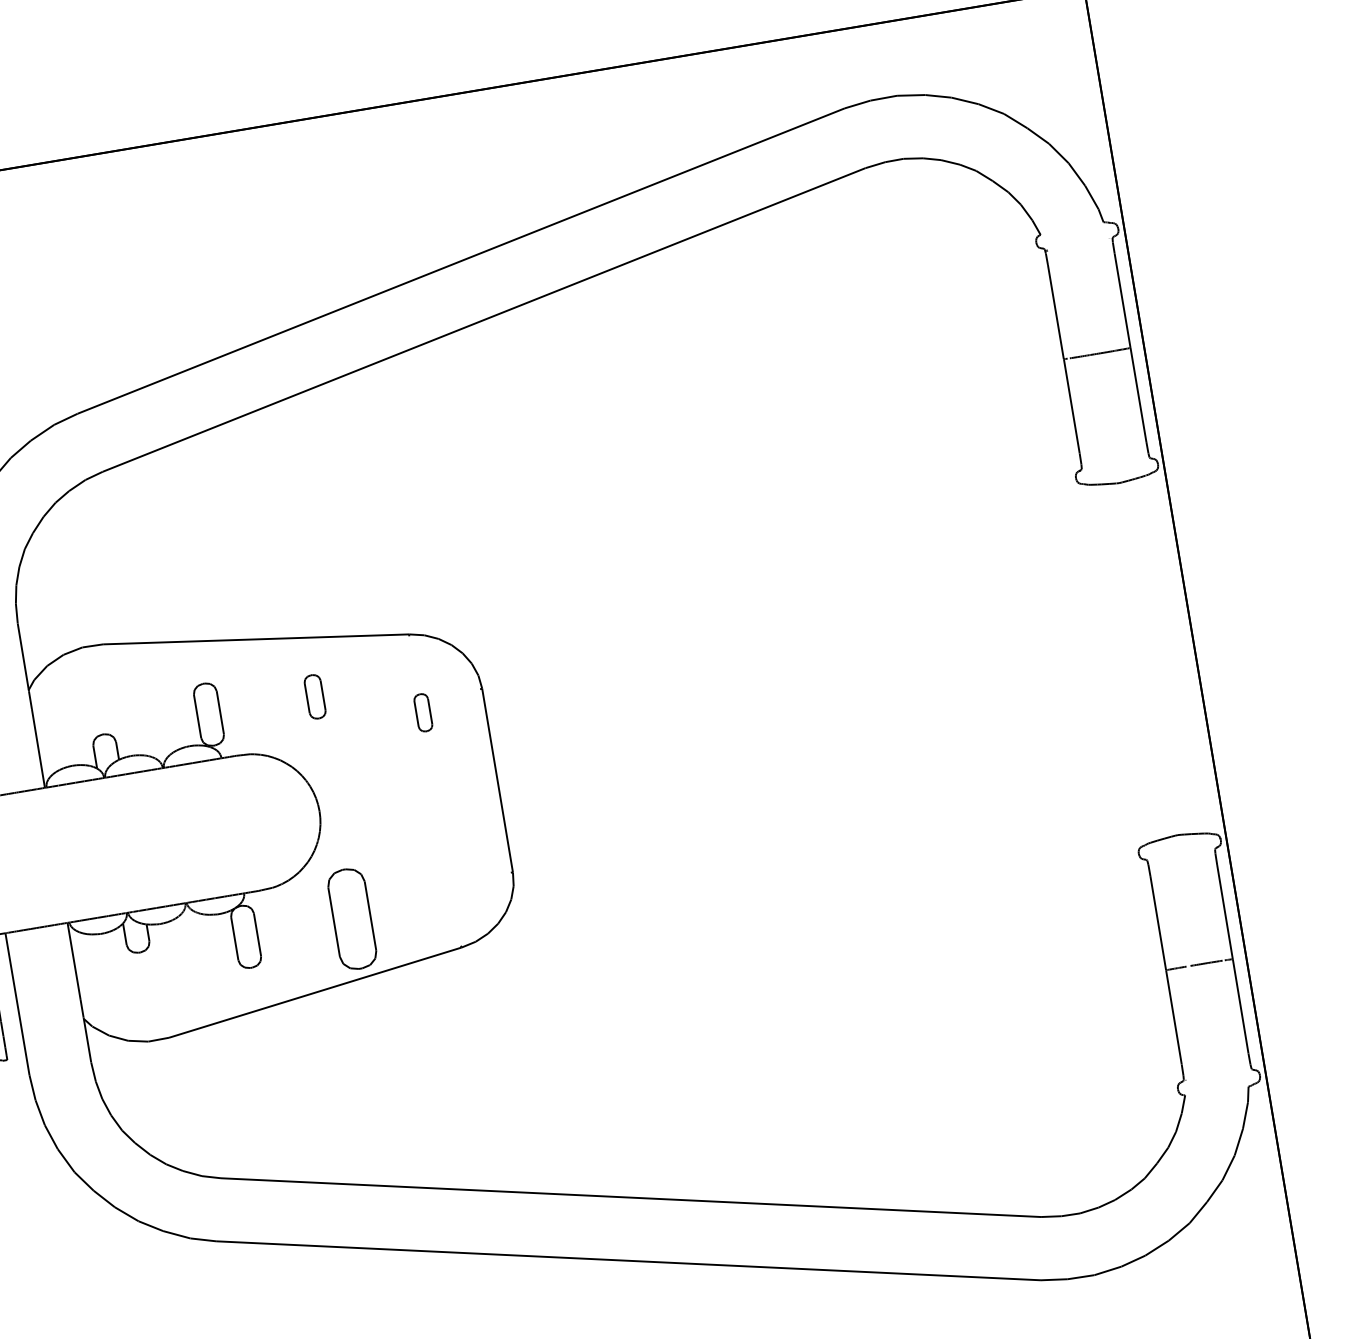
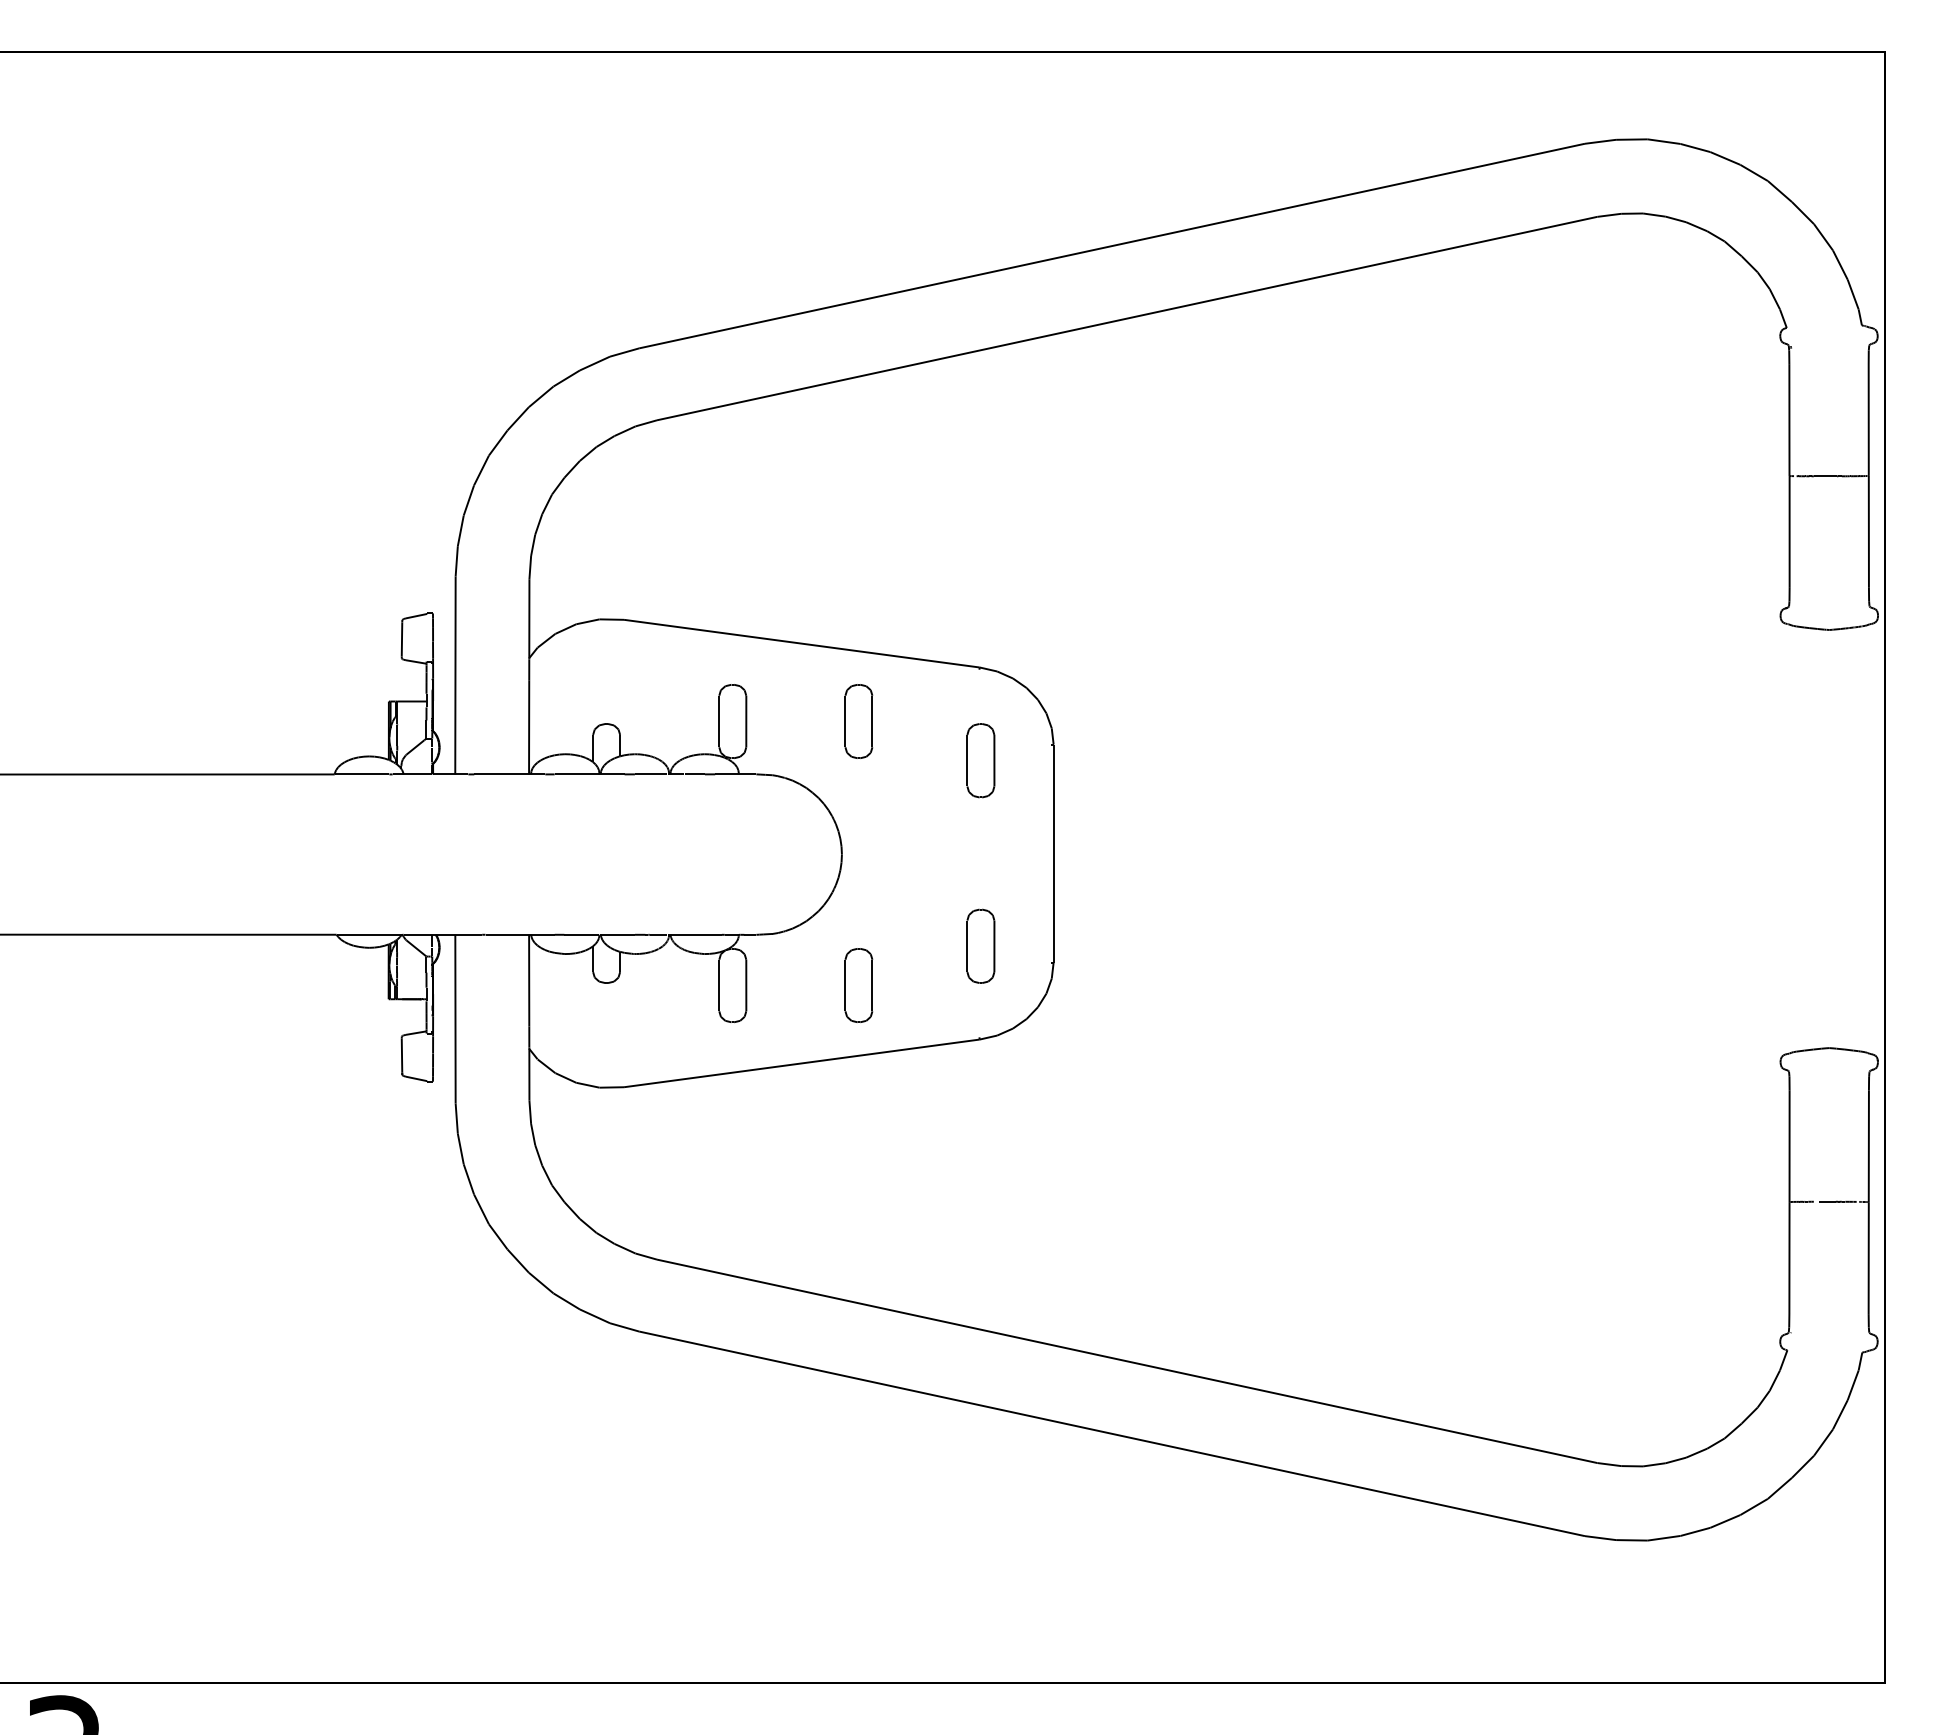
part: (314, 696) -> (858, 721), size x1.43
part: (422, 712) -> (980, 760), size x1.67
part: (449, 868) -> (980, 945), added
part: (351, 919) -> (858, 985), size x0.62

